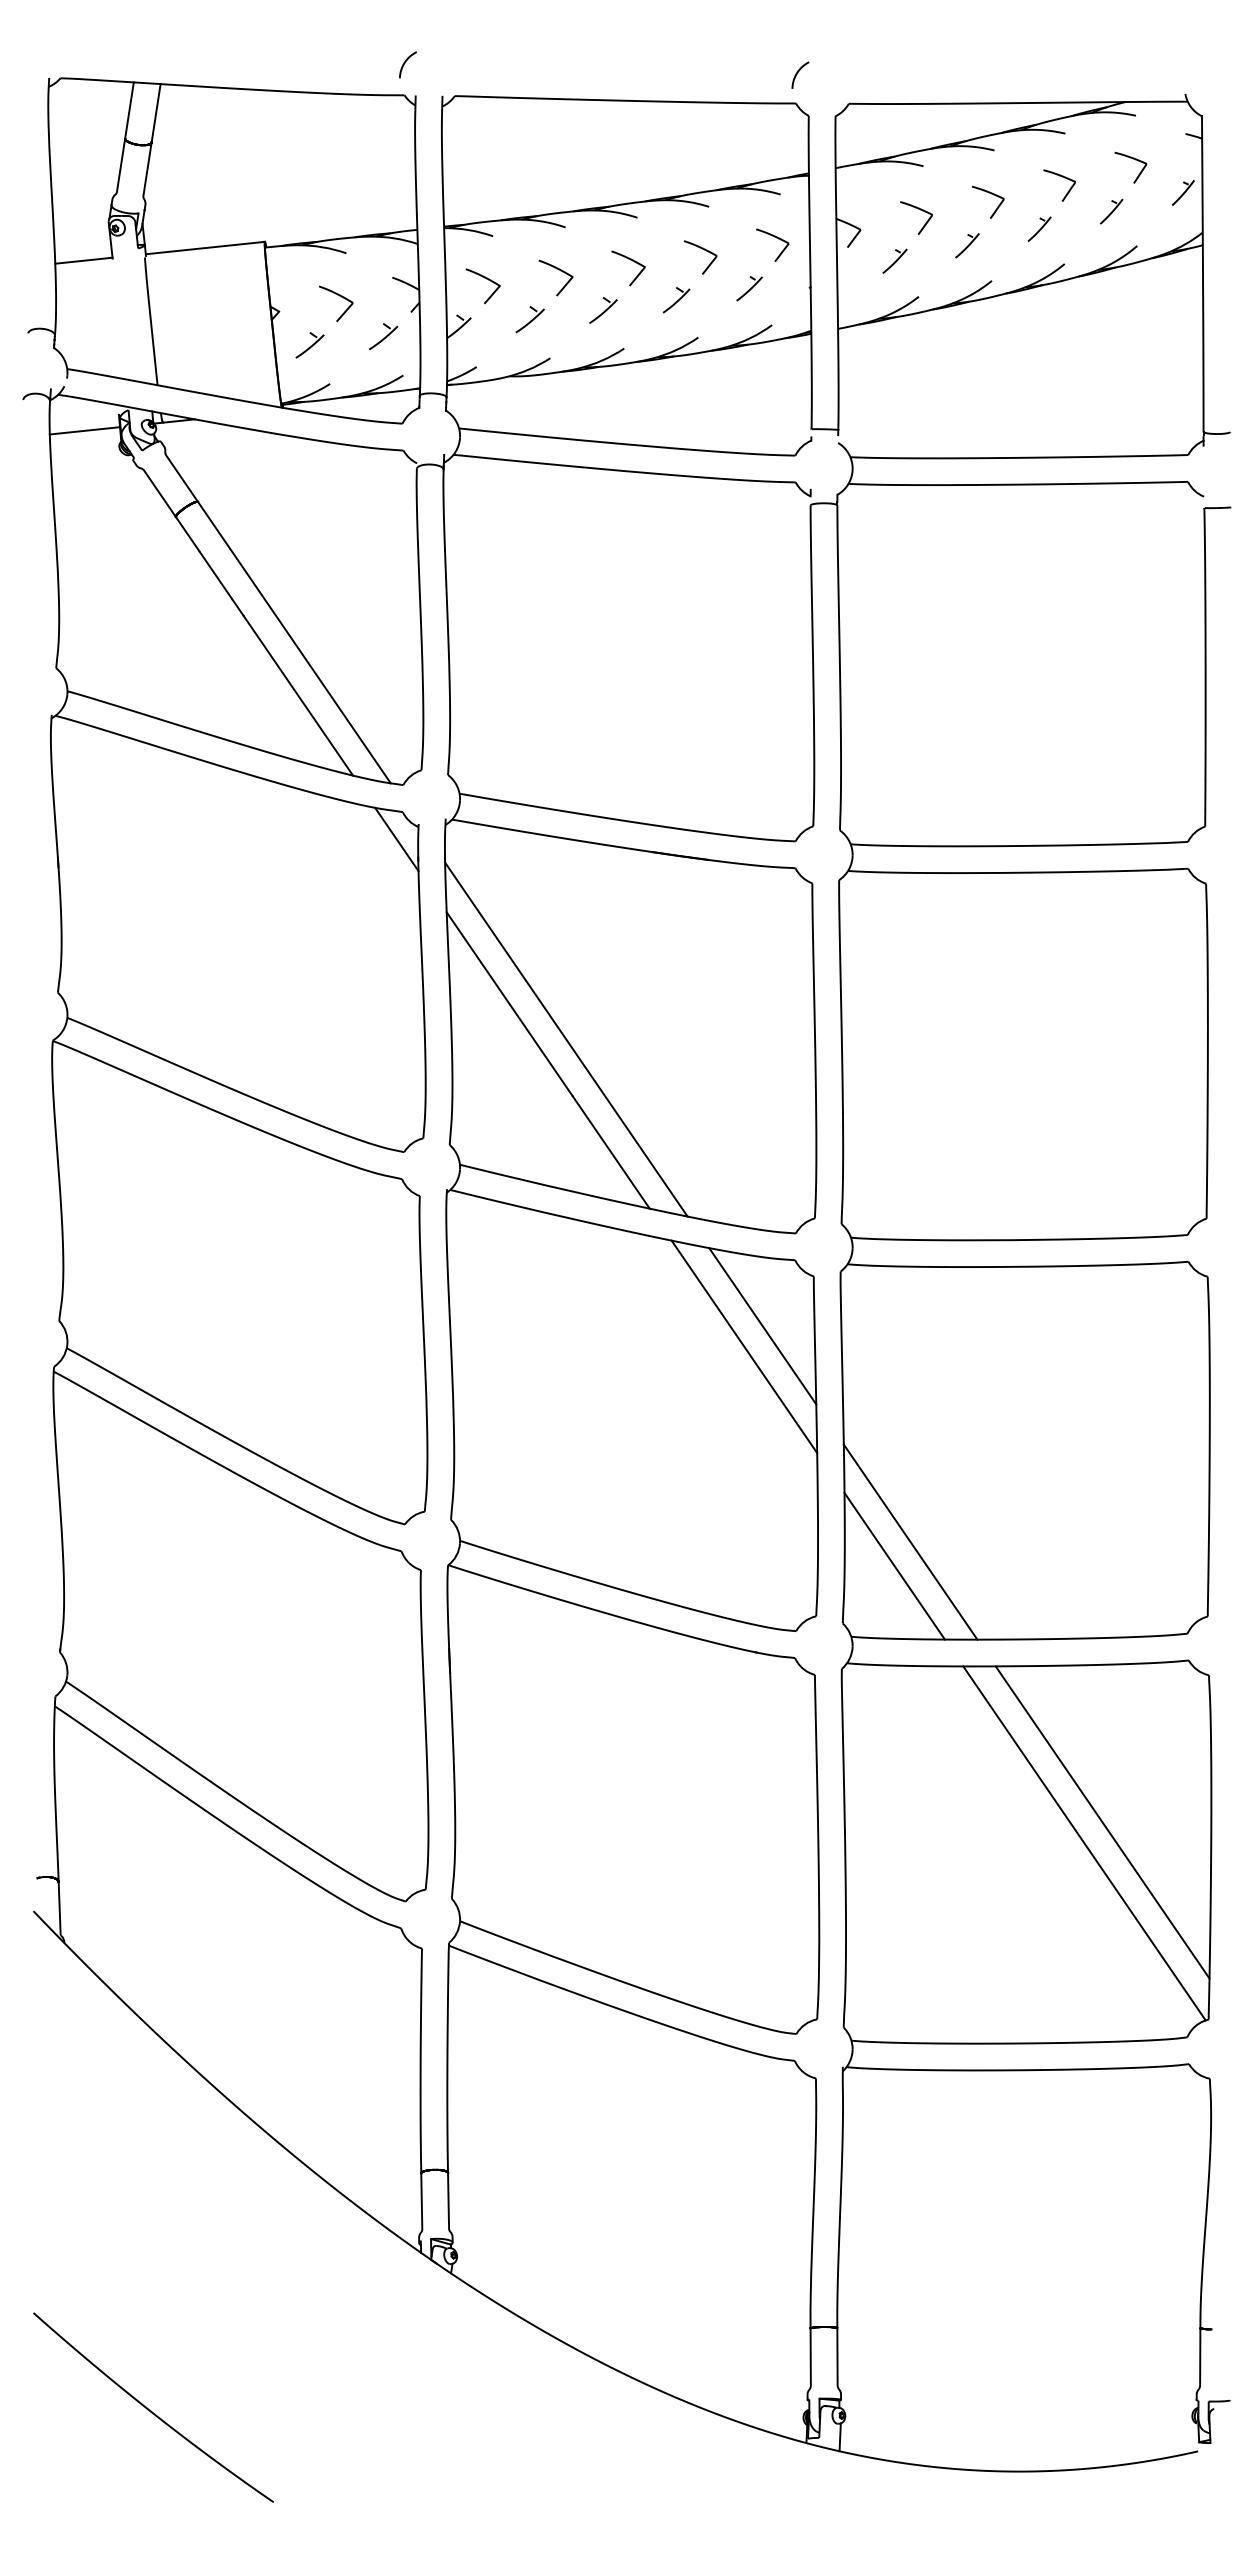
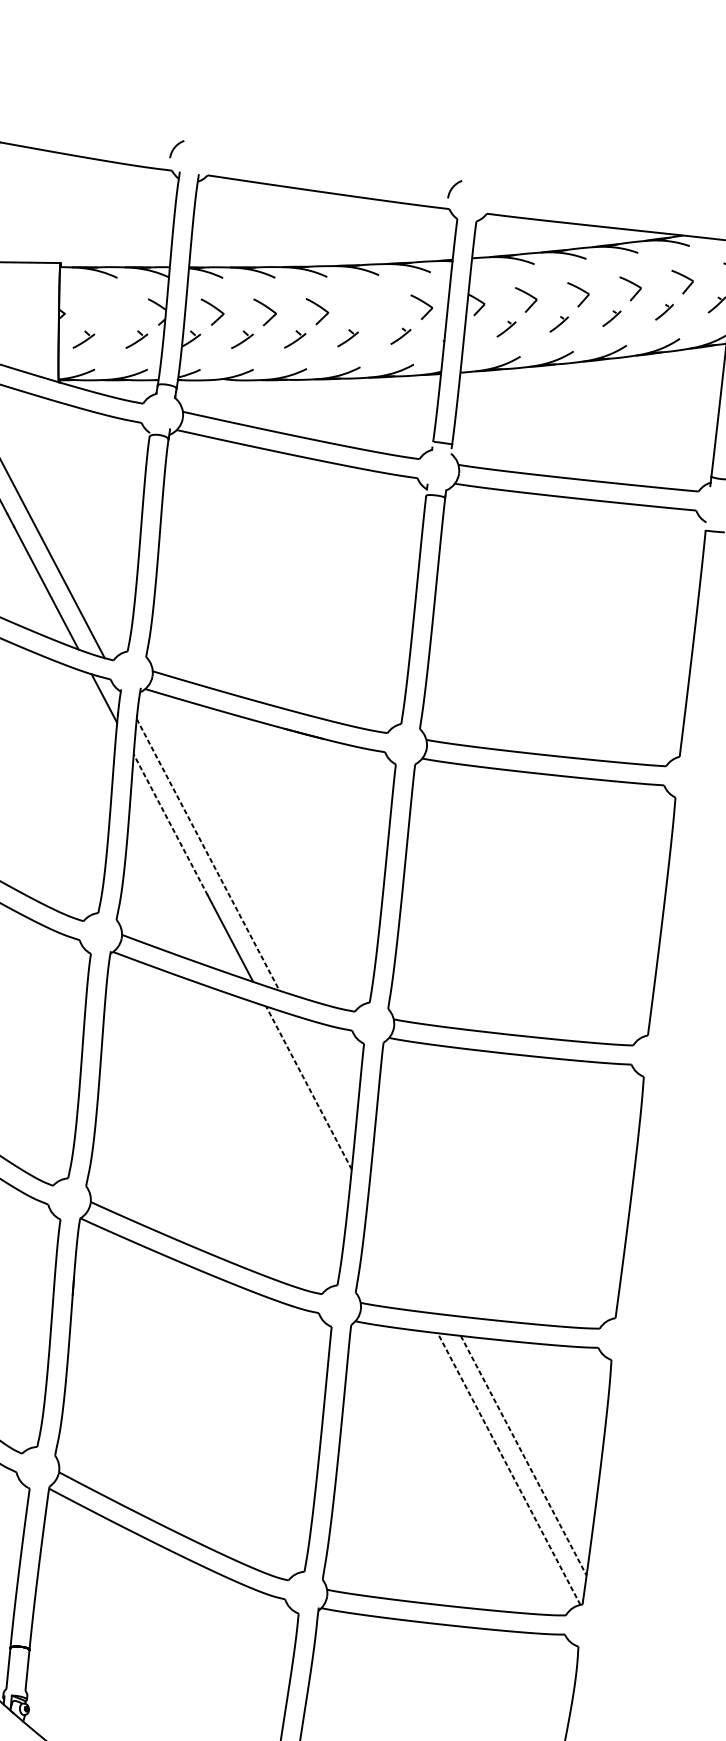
part: (704, 250) -> (372, 305), removed
part: (339, 296) -> (108, 308), removed
line: (509, 1003) -> (170, 824), solid -> dashed
line: (566, 1039) -> (208, 854), solid -> dashed
line: (762, 1326) -> (323, 1075), removed
line: (744, 1346) -> (309, 1087), solid -> dashed
line: (910, 1541) -> (410, 1240), removed
line: (894, 1566) -> (397, 1256), removed
line: (1102, 1822) -> (523, 1455), solid -> dashed
line: (1084, 1843) -> (509, 1469), solid -> dashed

